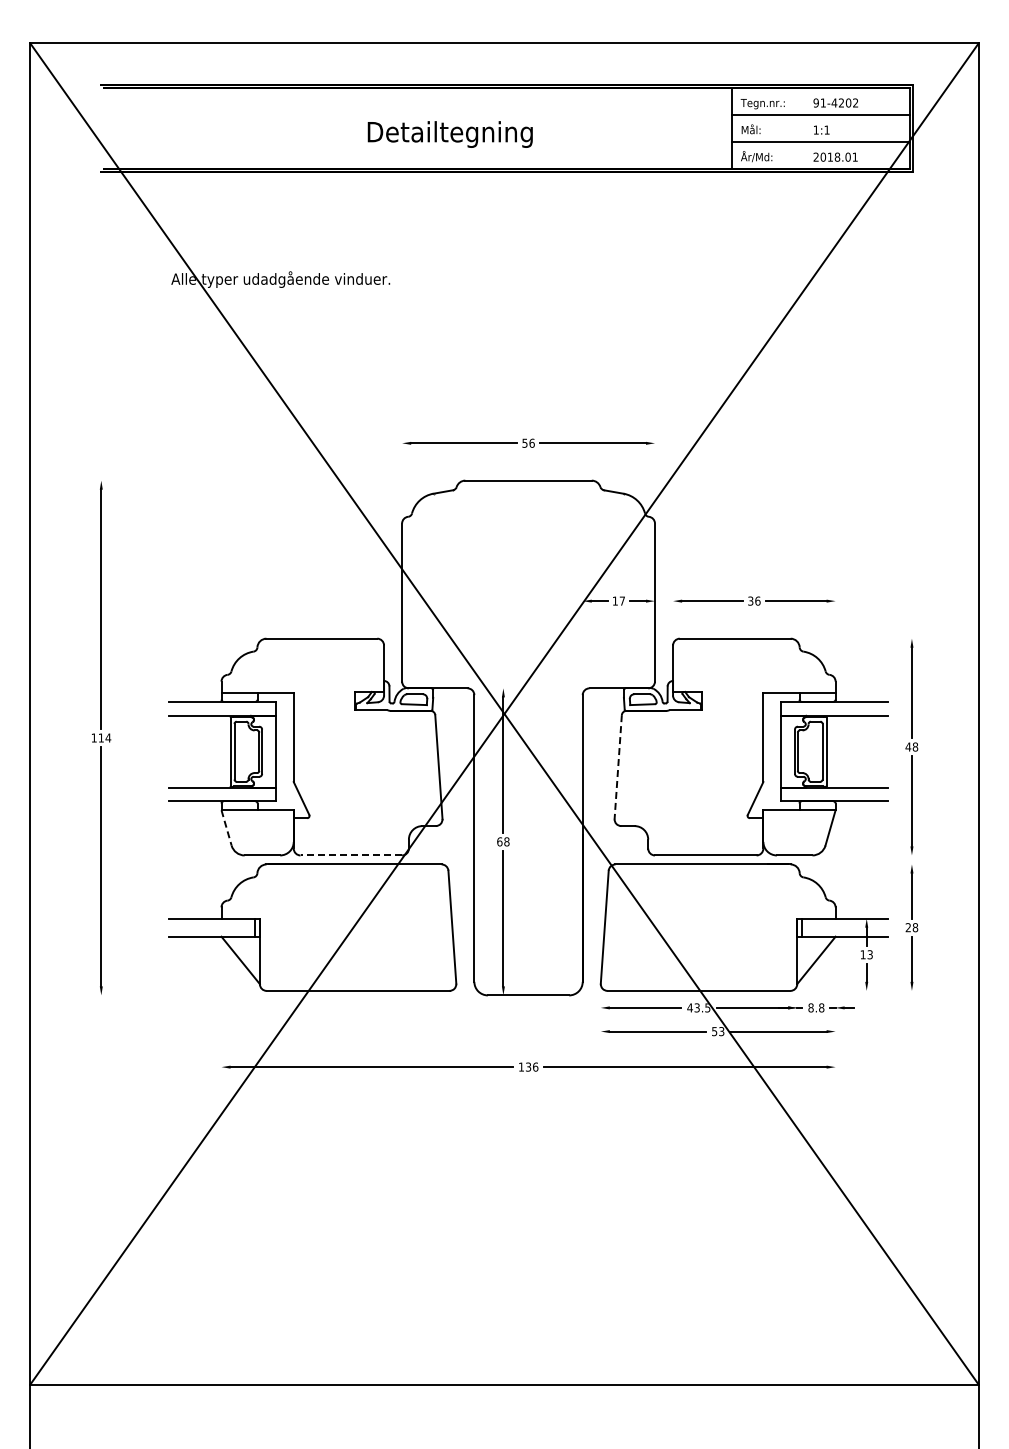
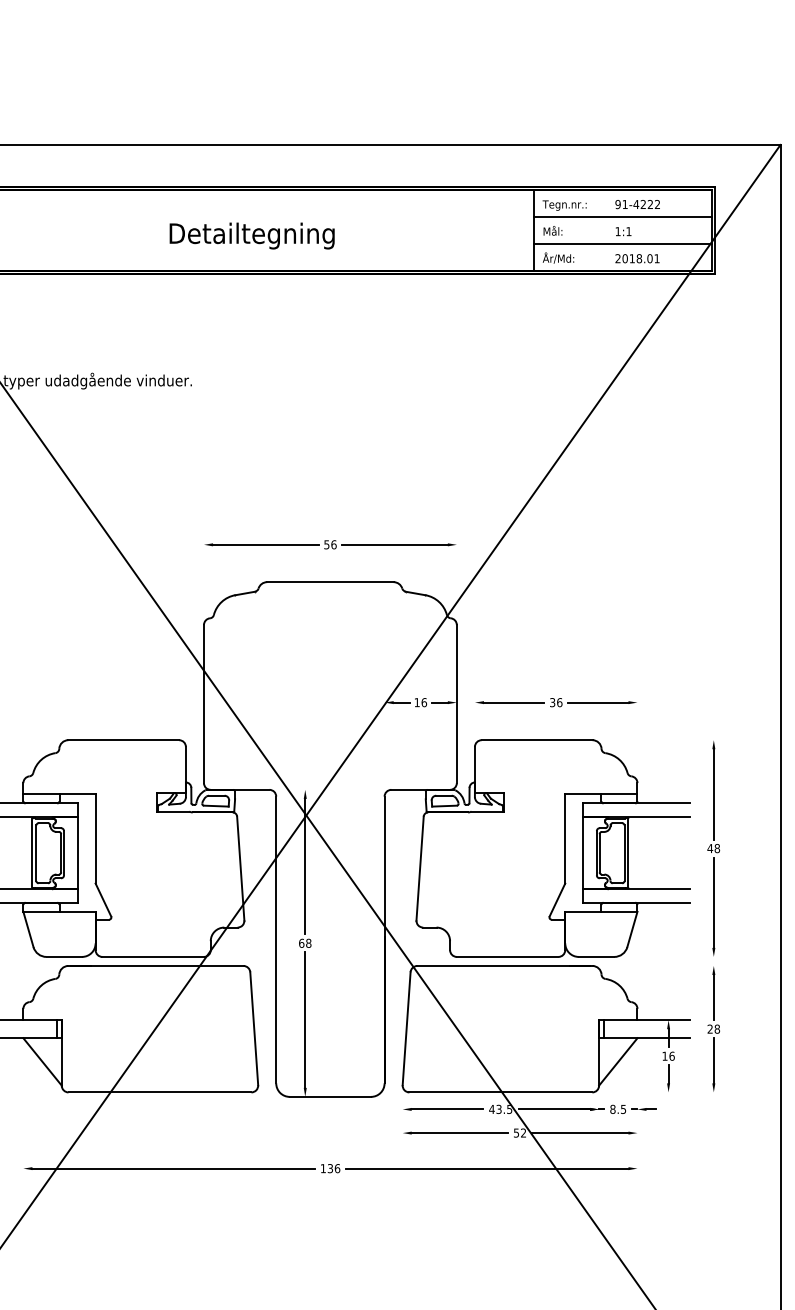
text: (848, 102) -> (650, 204), 91-4202 -> 91-4222
text: (622, 600) -> (424, 702), 17 -> 16
line: (618, 767) -> (420, 869), dashed -> solid
line: (226, 828) -> (28, 930), dashed -> solid
line: (351, 855) -> (153, 957), dashed -> solid
text: (869, 954) -> (671, 1056), 13 -> 16
text: (821, 1007) -> (623, 1109), 8.8 -> 8.5
text: (721, 1031) -> (523, 1133), 53 -> 52

